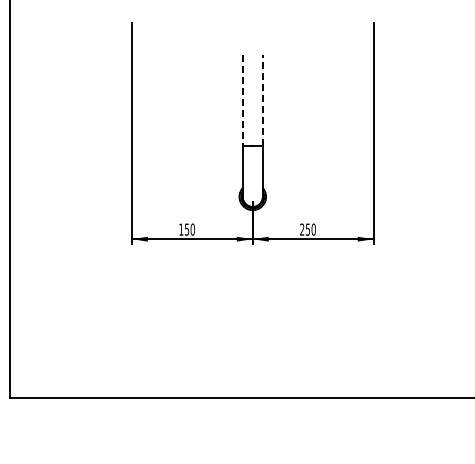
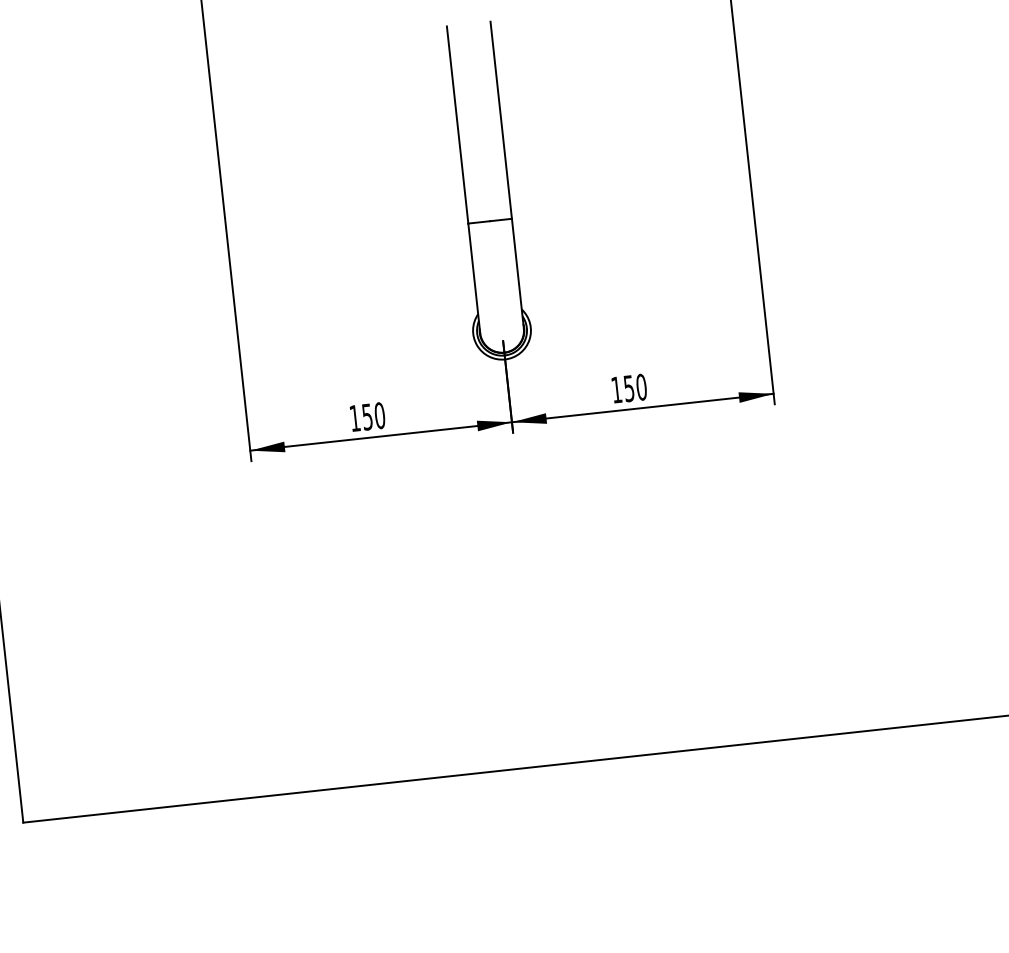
line: (242, 100) -> (457, 124), dashed -> solid
line: (262, 100) -> (500, 119), dashed -> solid
text: (302, 229) -> (617, 389), 250 -> 150

